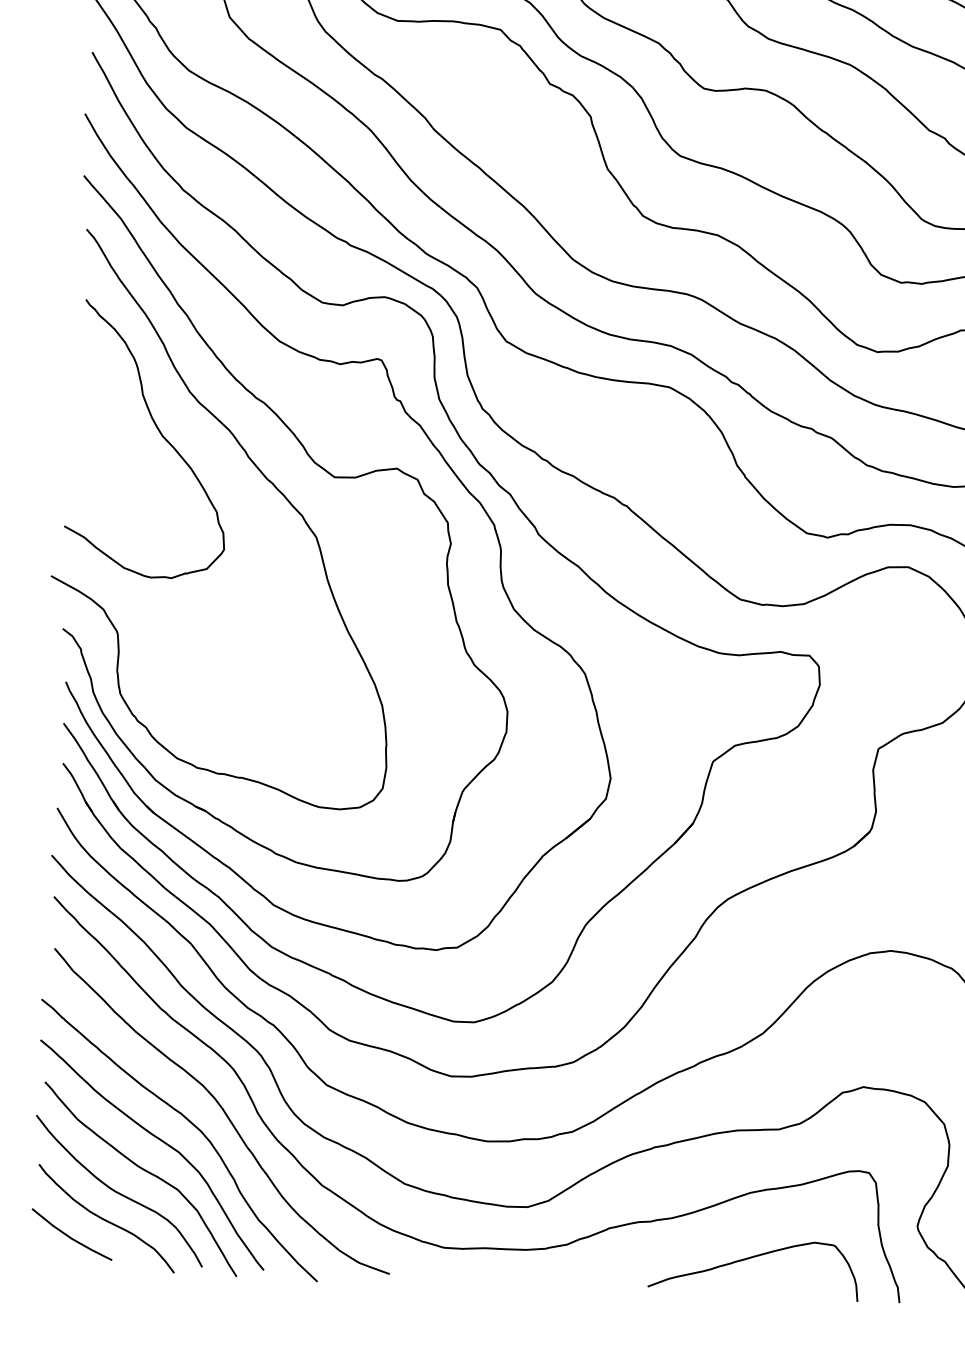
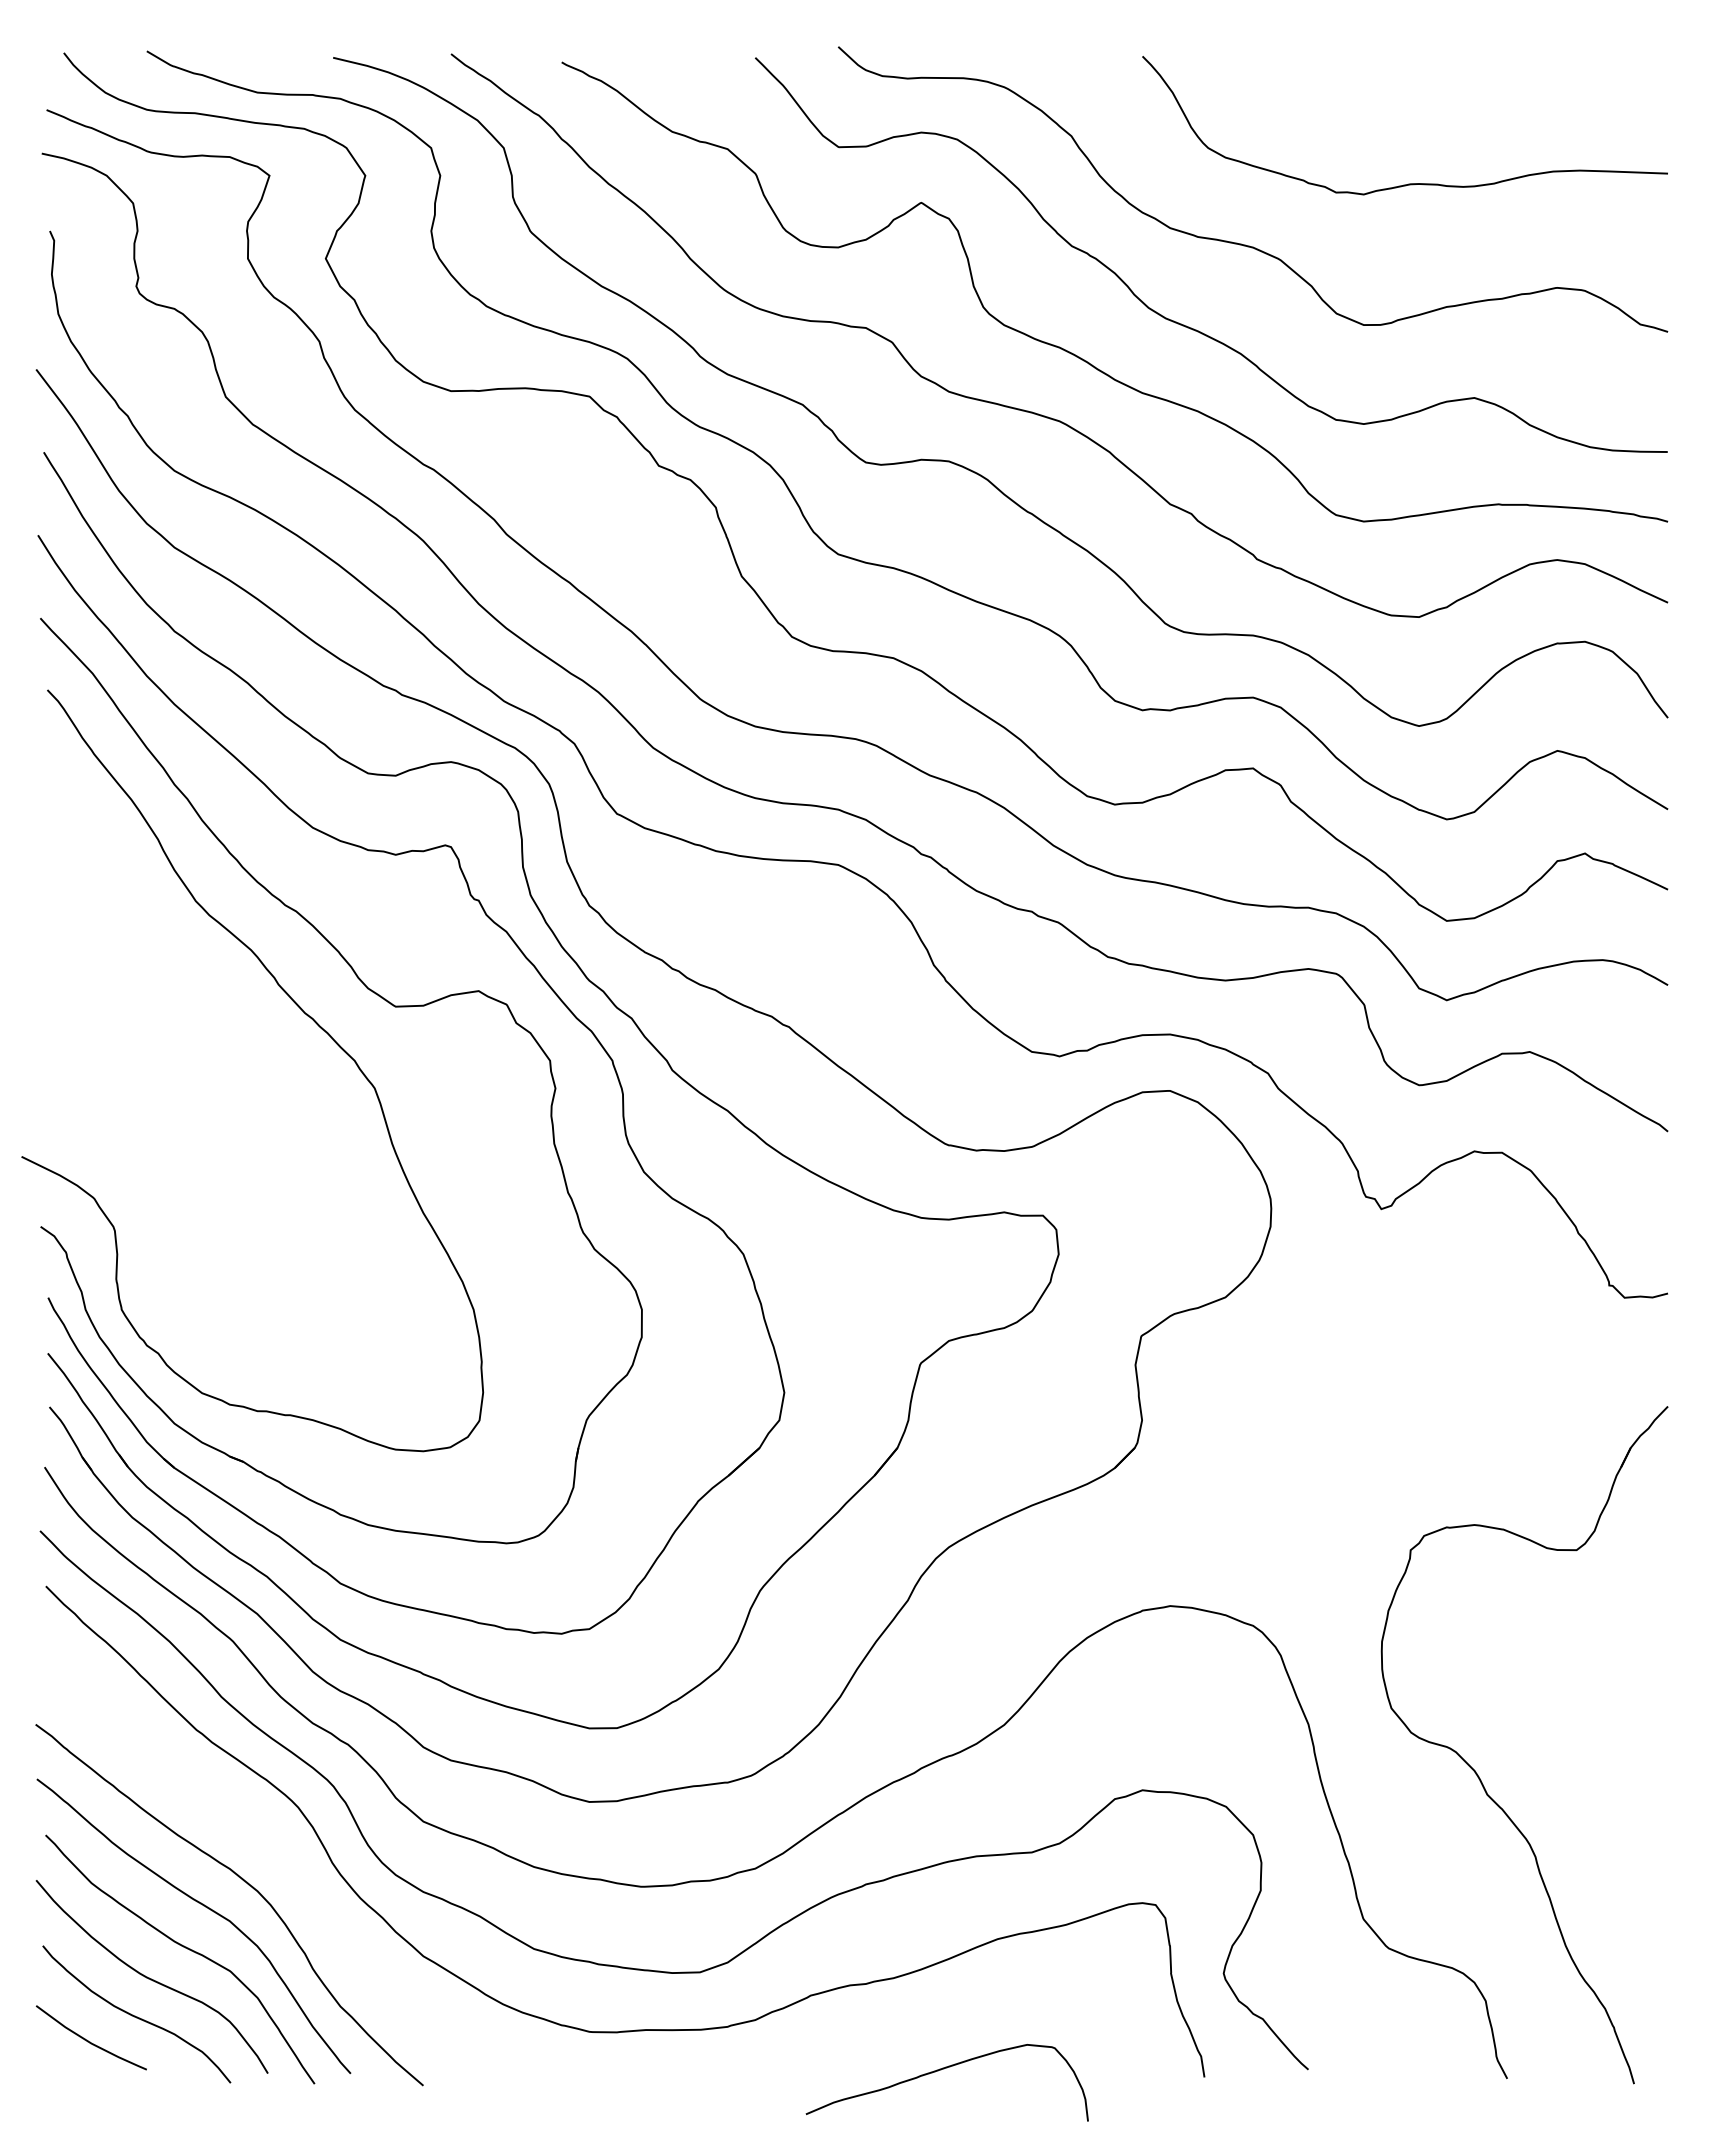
curve: (159, 432) -> (157, 957), removed
curve: (222, 1110) -> (285, 1862), removed
curve: (750, 1258) -> (941, 2070), moved

